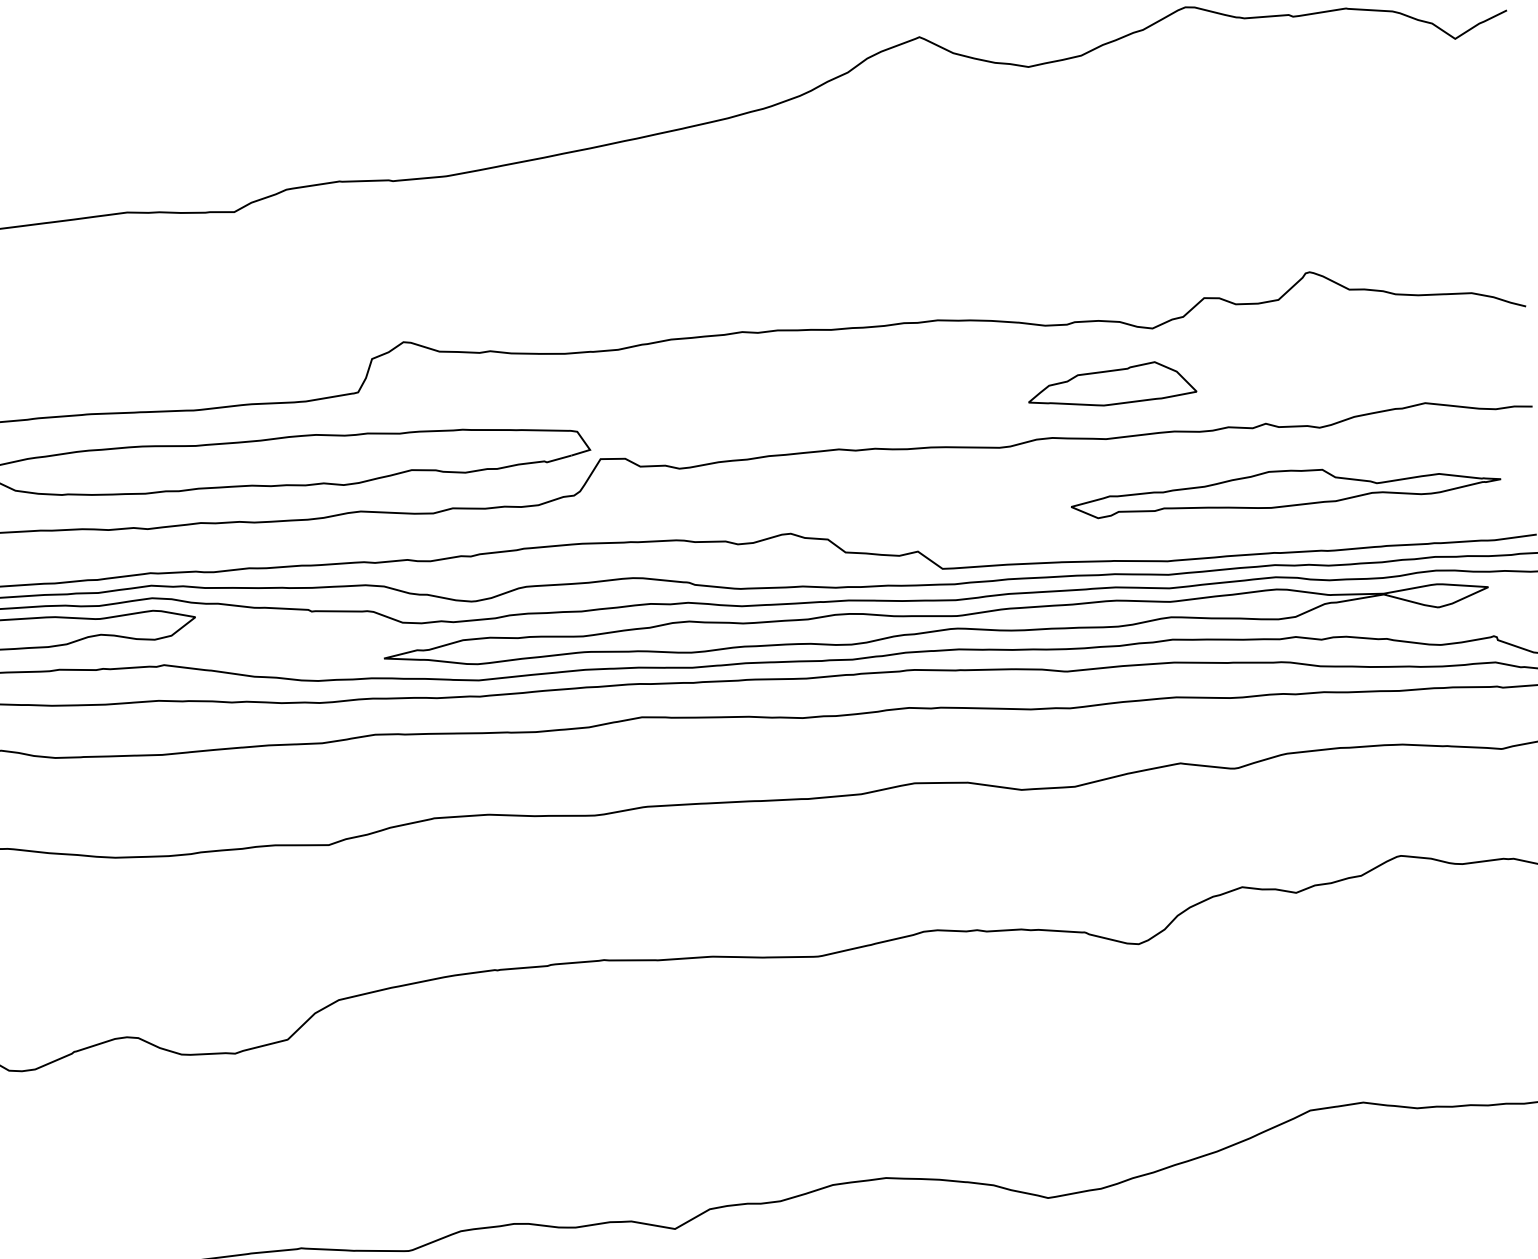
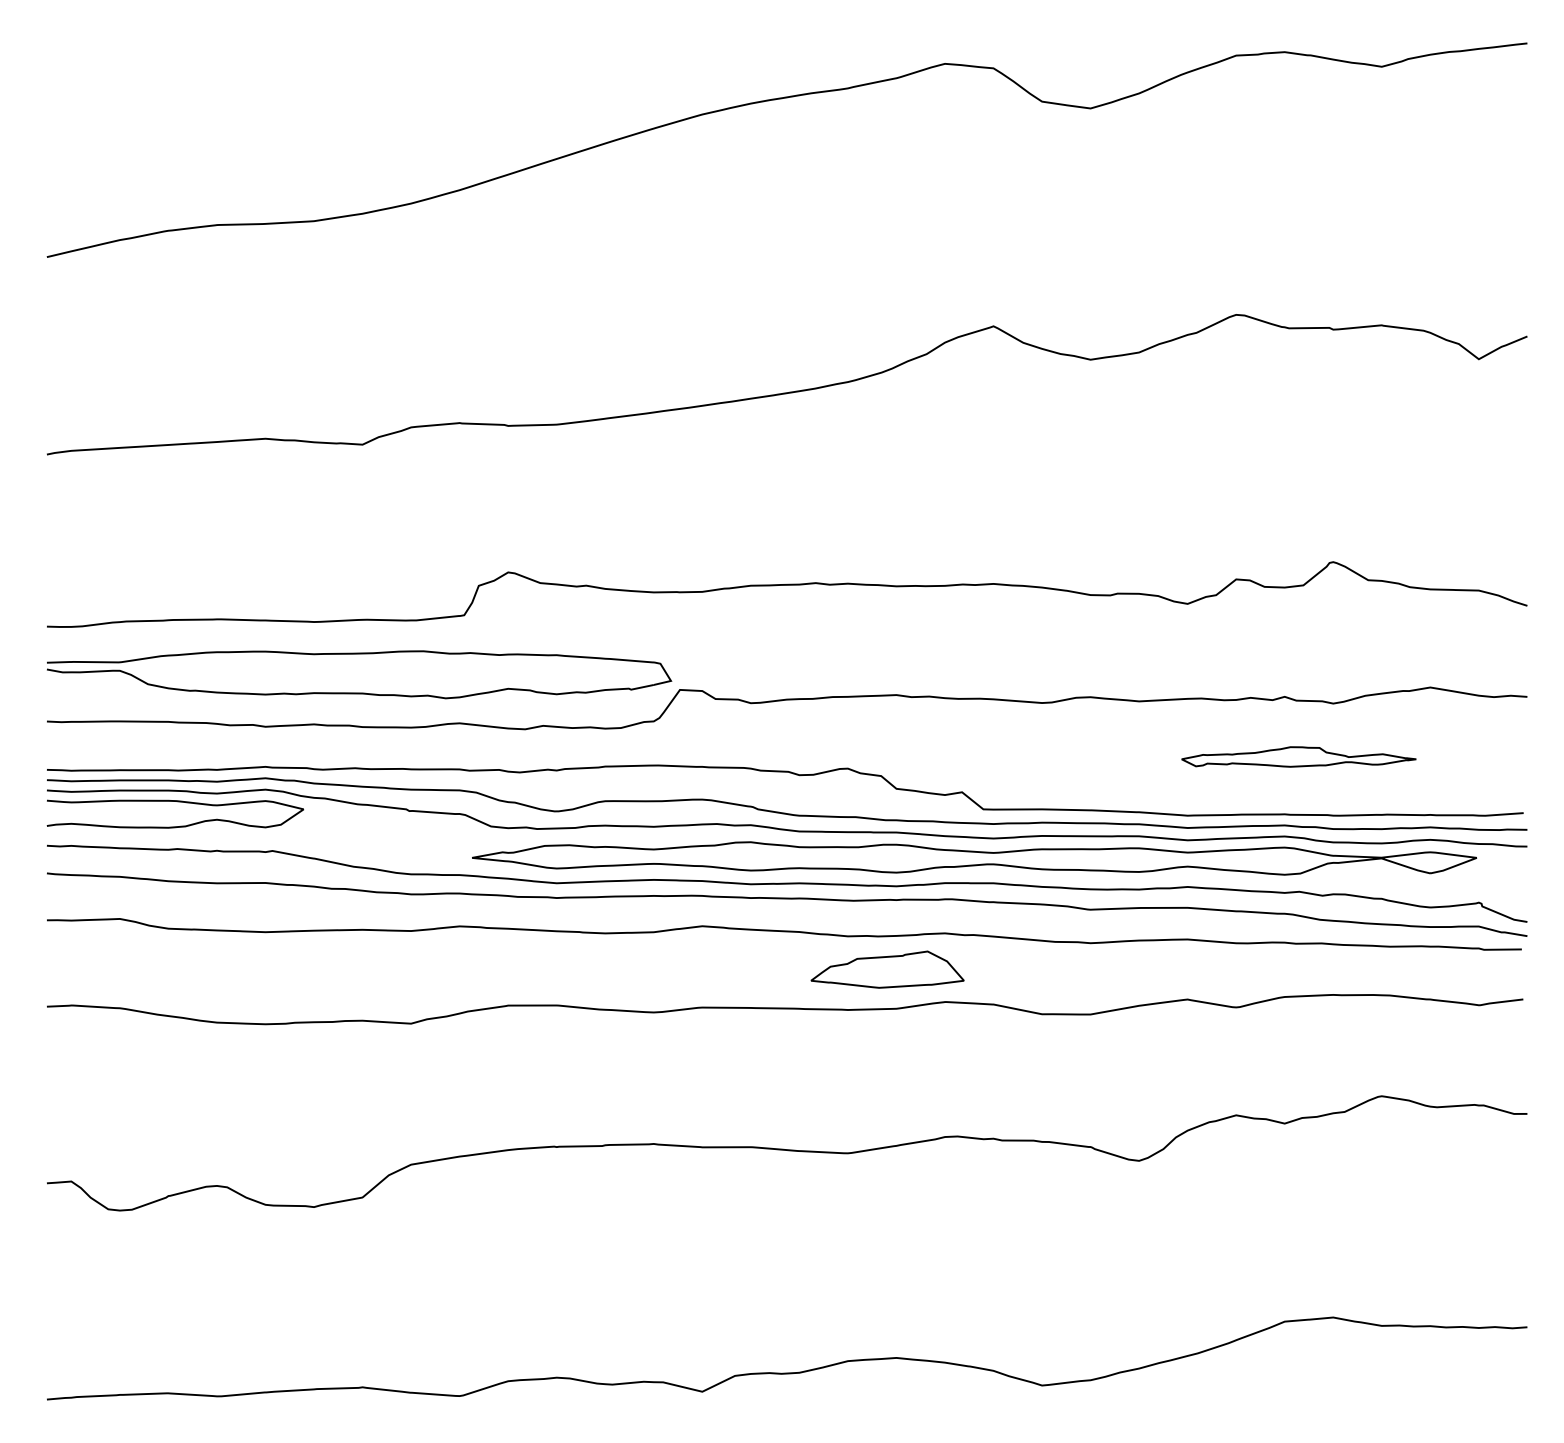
part: (1111, 384) -> (887, 969), moved
part: (1285, 488) -> (1298, 756), size x0.6

